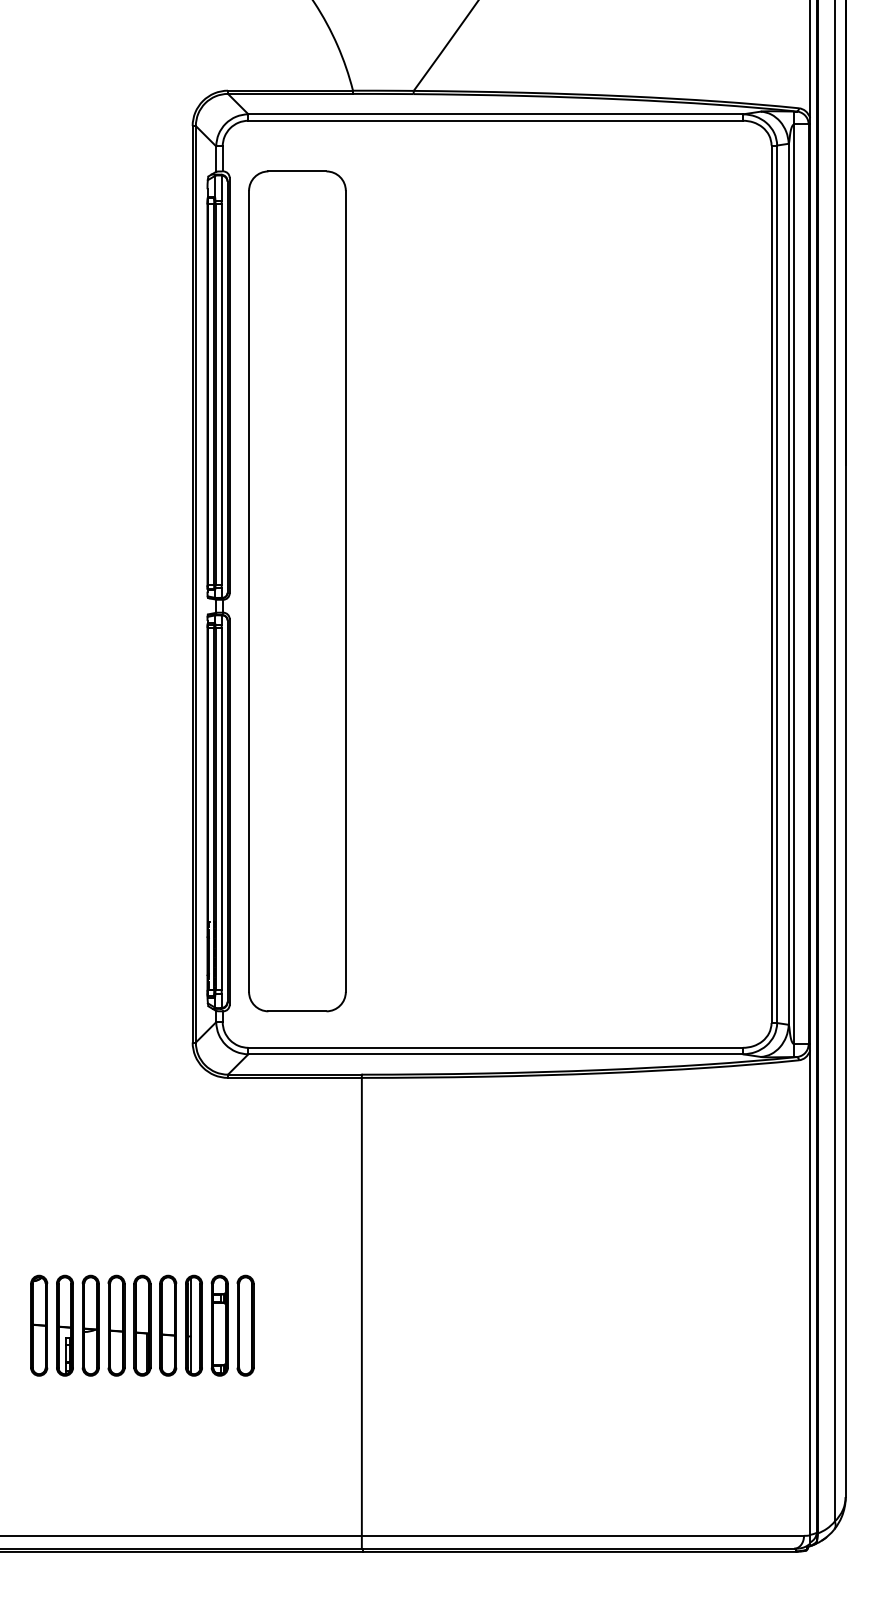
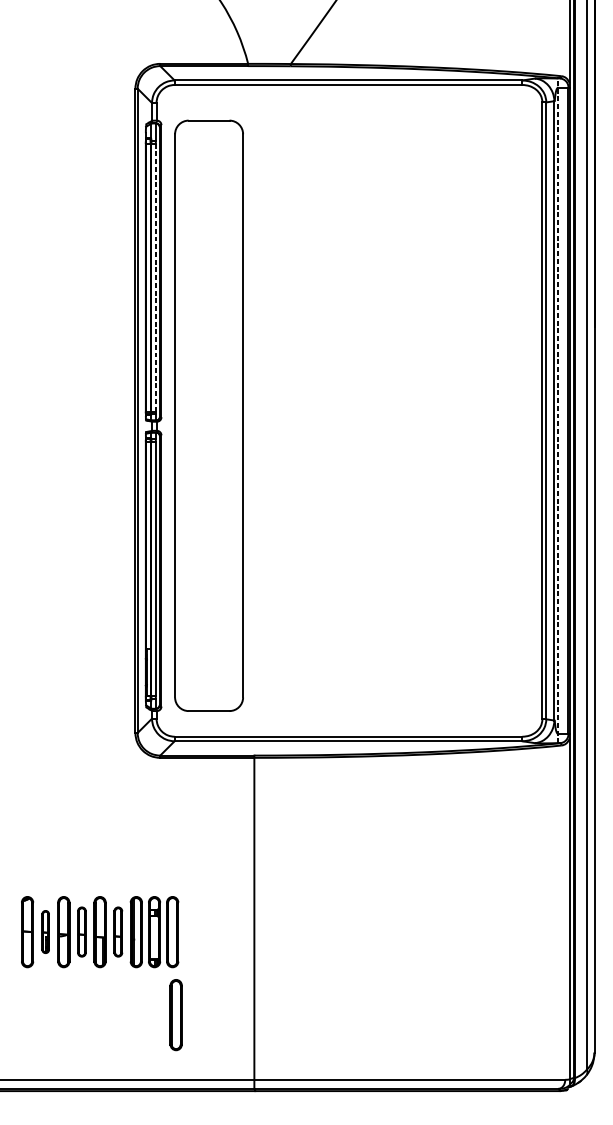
line: (221, 394) -> (155, 277), solid -> dashed
line: (794, 584) -> (558, 411), solid -> dashed
part: (64, 1325) -> (45, 931), size x0.6
part: (116, 1325) -> (81, 931), size x0.7
part: (168, 1325) -> (118, 931), size x0.7
part: (250, 1443) -> (176, 1014), added

